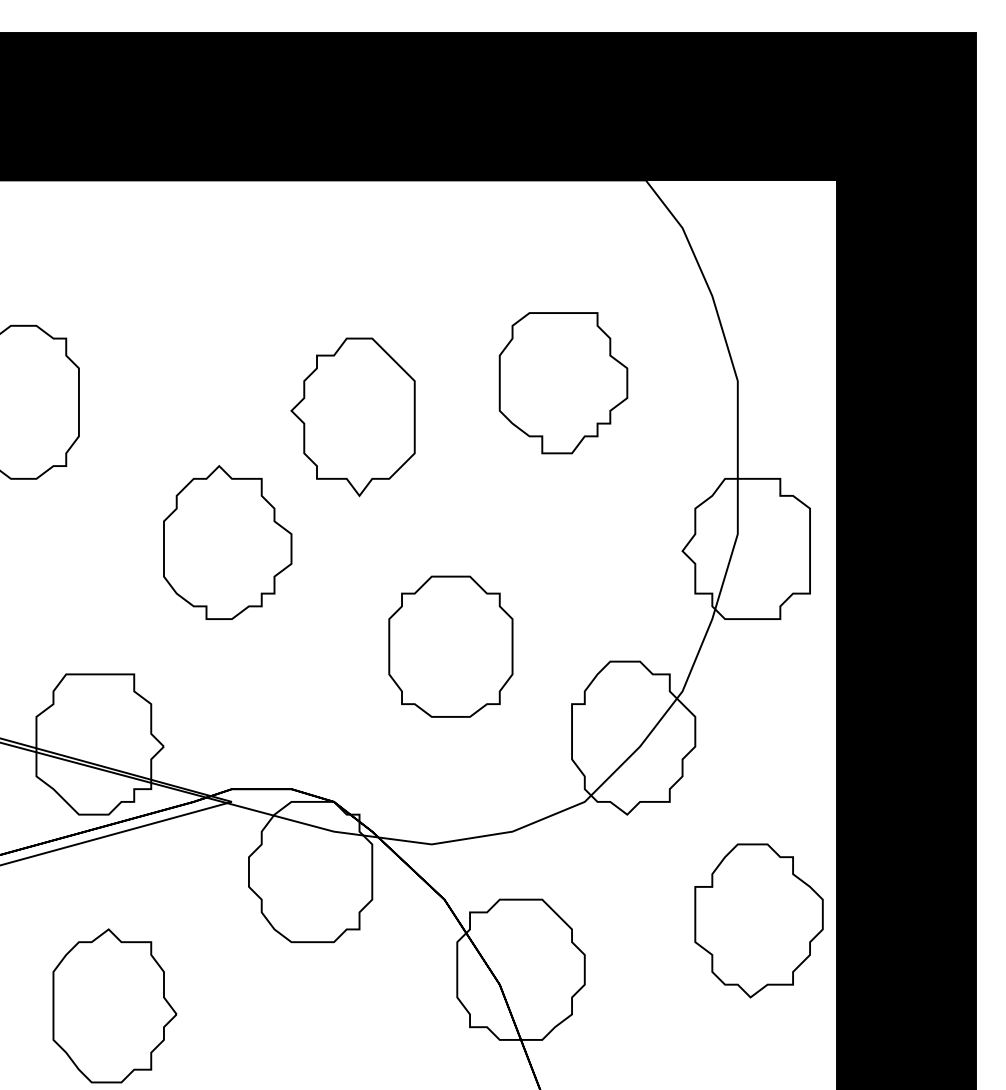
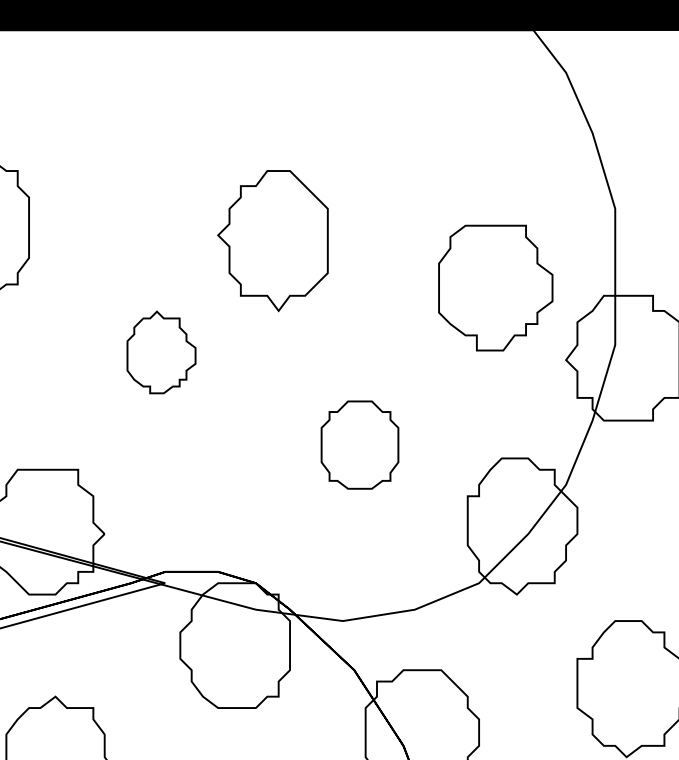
part: (563, 383) -> (495, 288), moved
part: (227, 542) -> (161, 352), size x0.6
part: (450, 646) -> (359, 444), size x0.7

